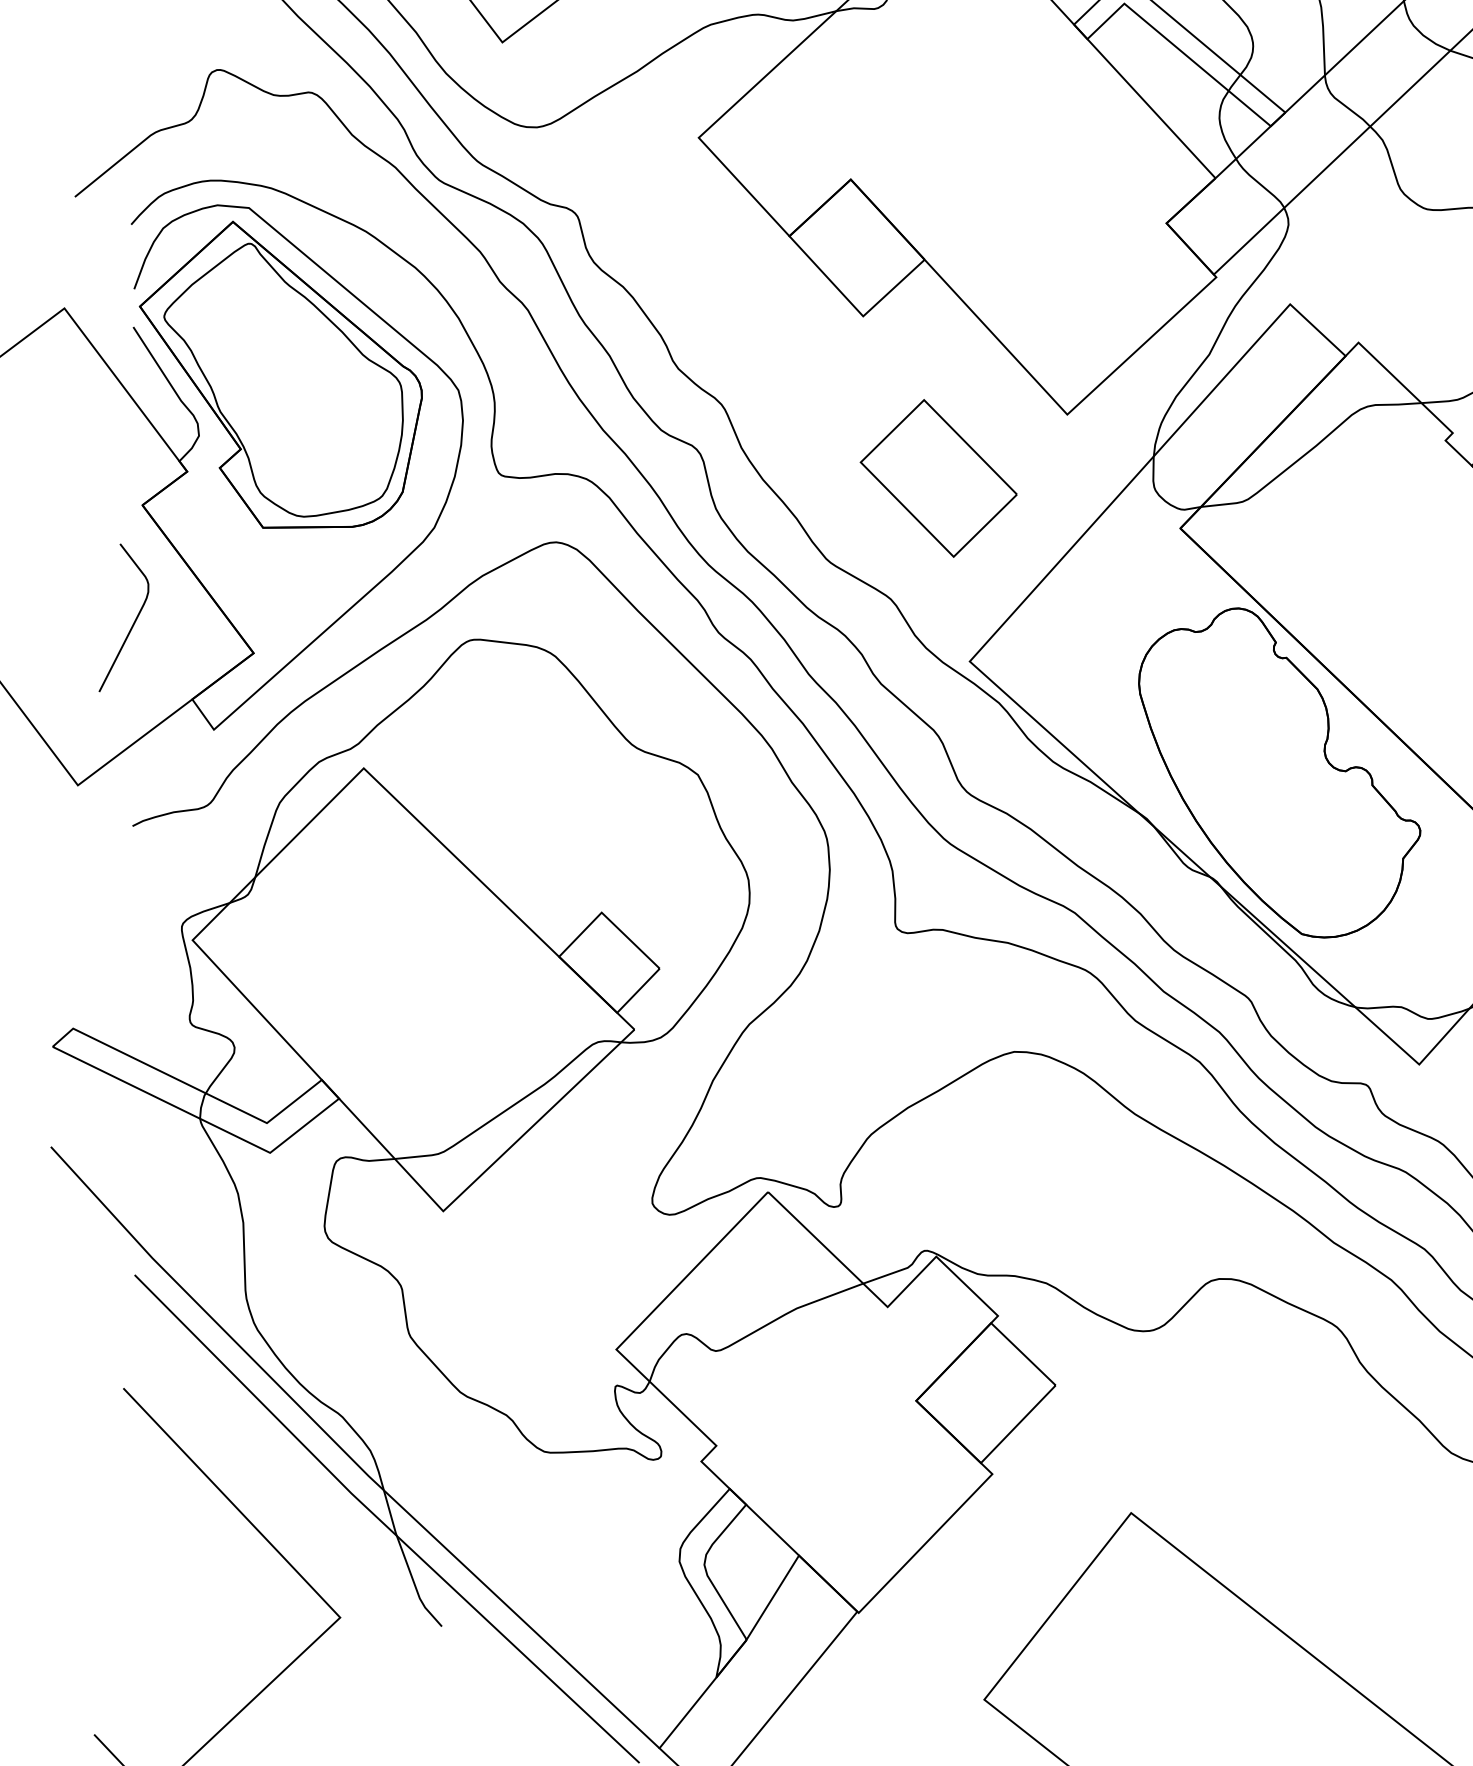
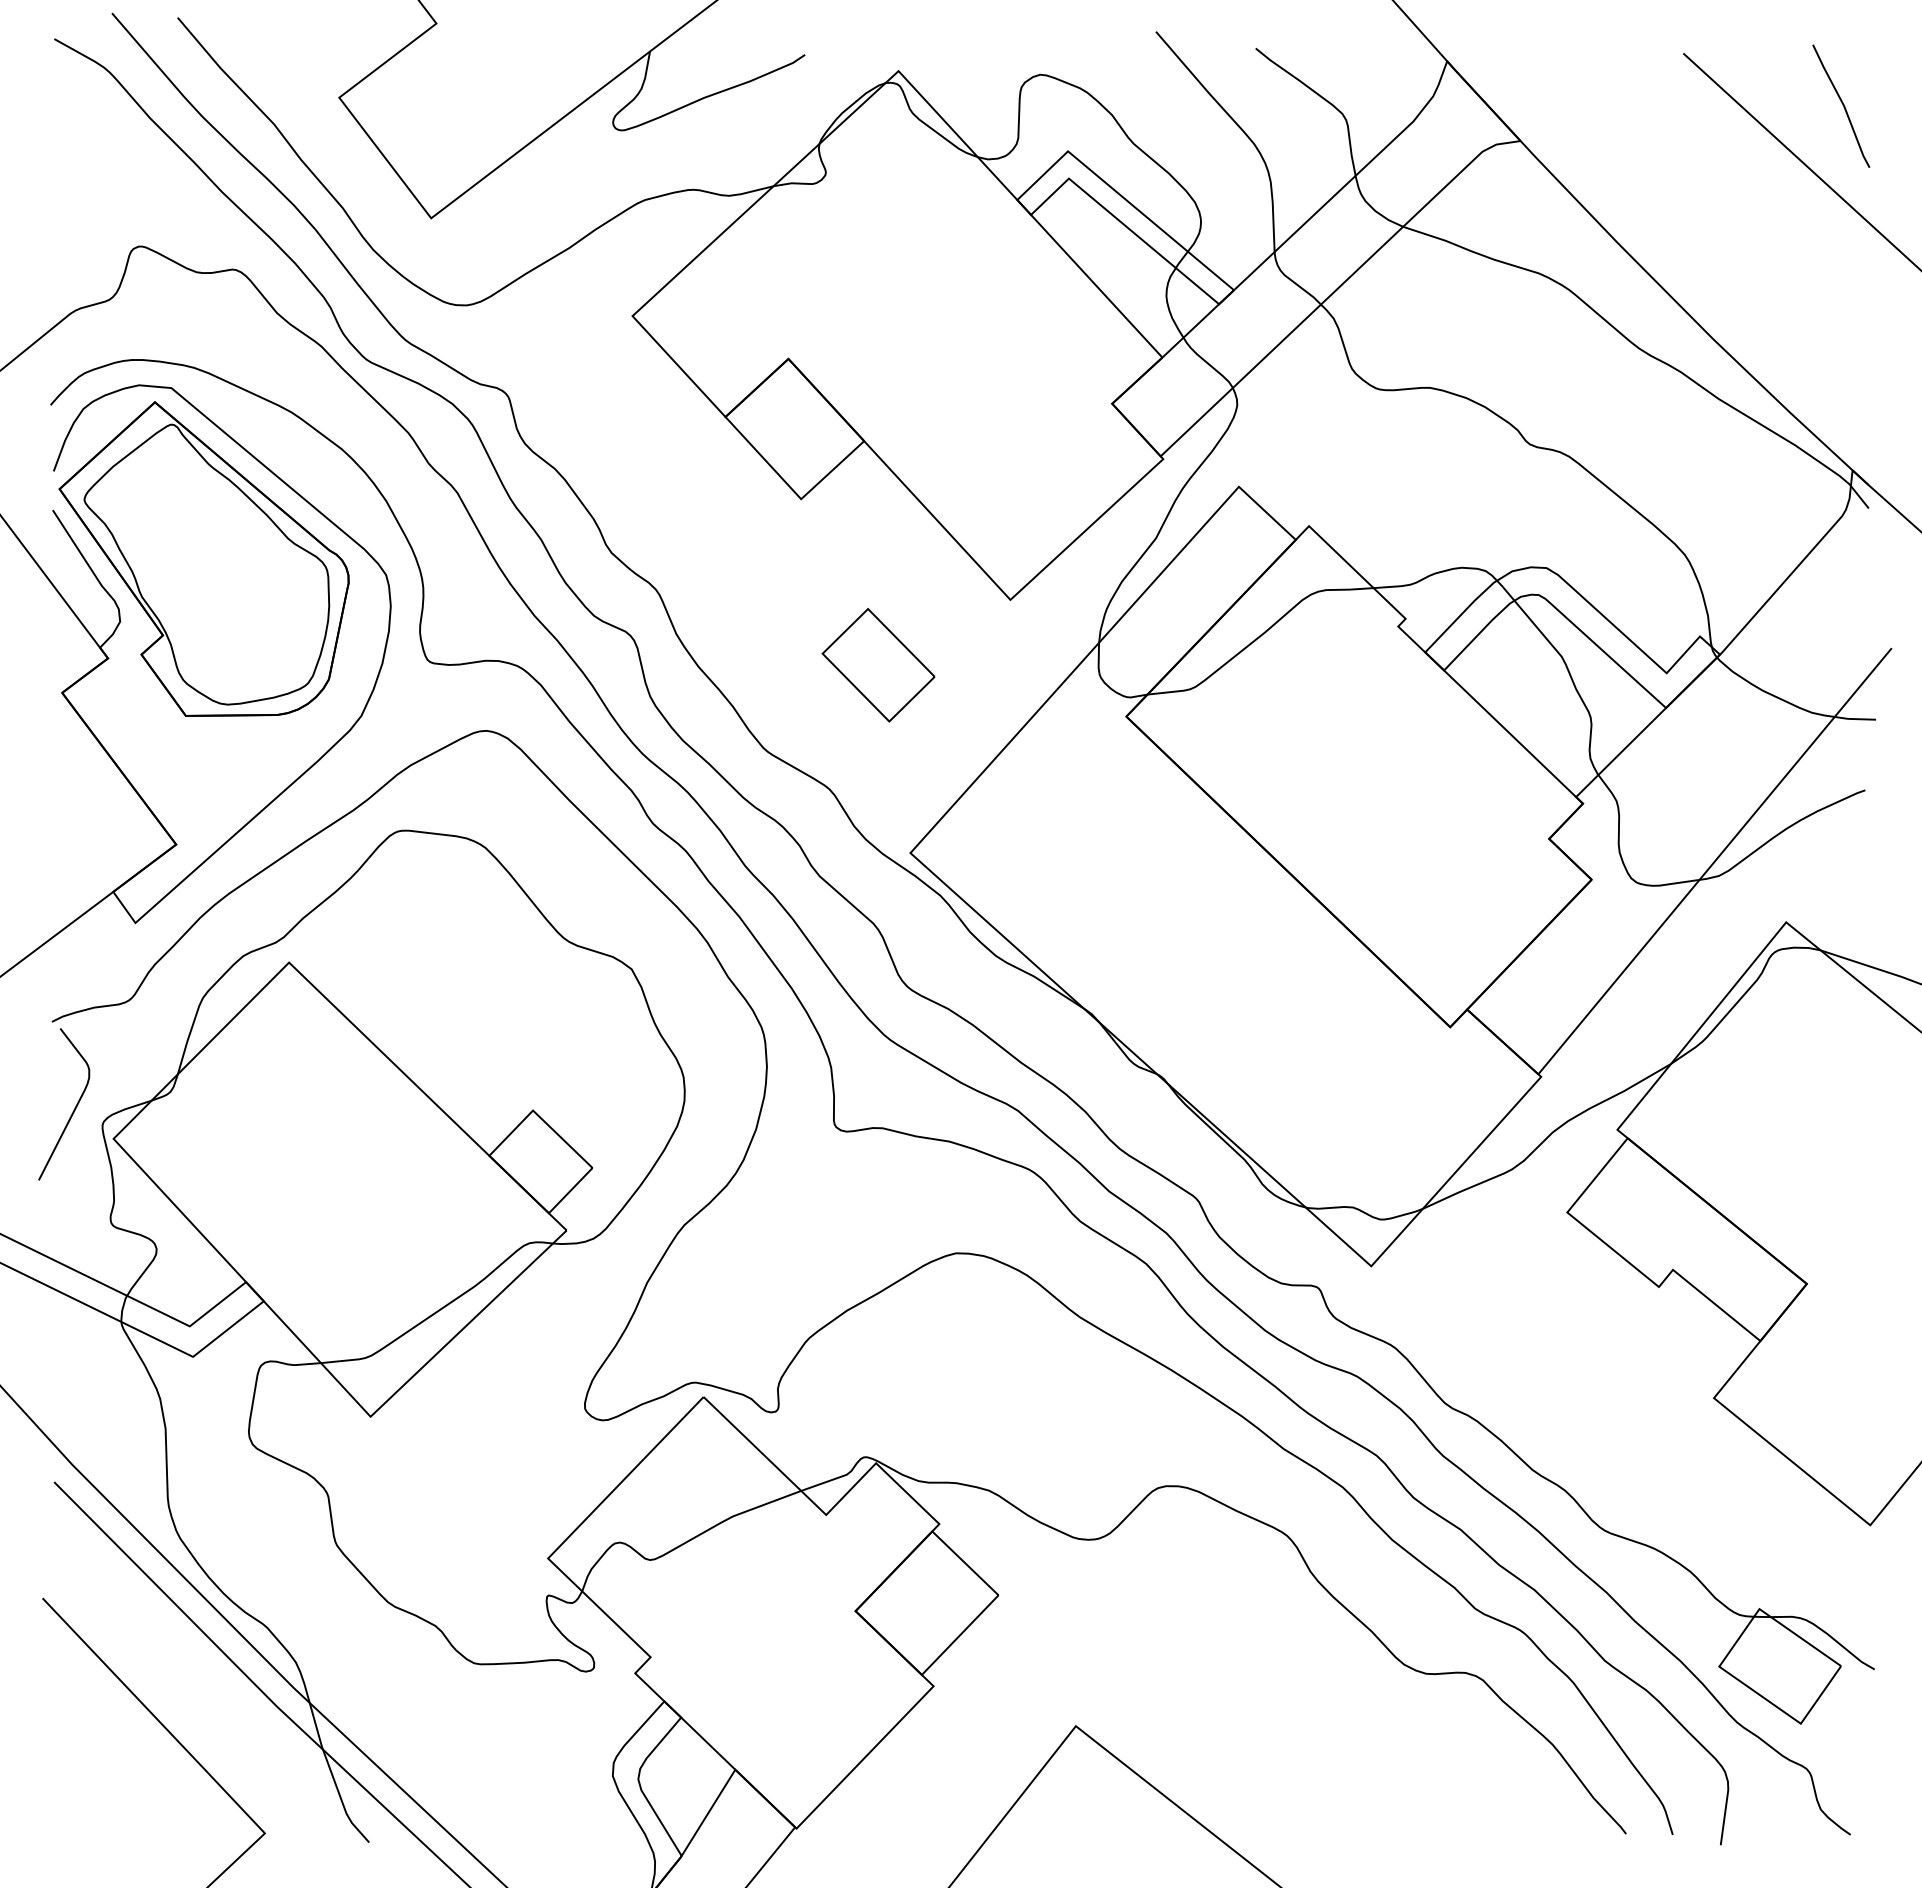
part: (938, 477) -> (878, 664), size x0.7
curve: (133, 622) -> (73, 1109), moved
part: (1279, 772) -> (1228, 966), removed

